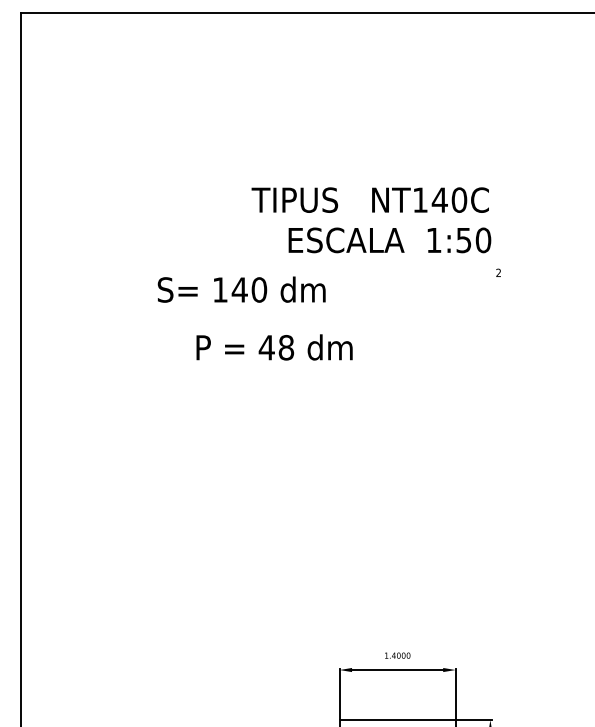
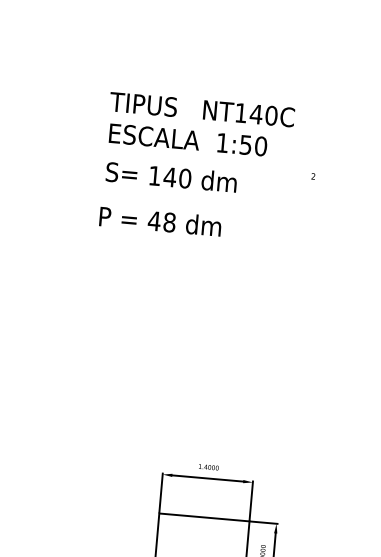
text: (369, 199) -> (201, 109), moved
text: (389, 240) -> (187, 140), moved
text: (241, 289) -> (171, 177), moved
text: (274, 347) -> (160, 221), moved

